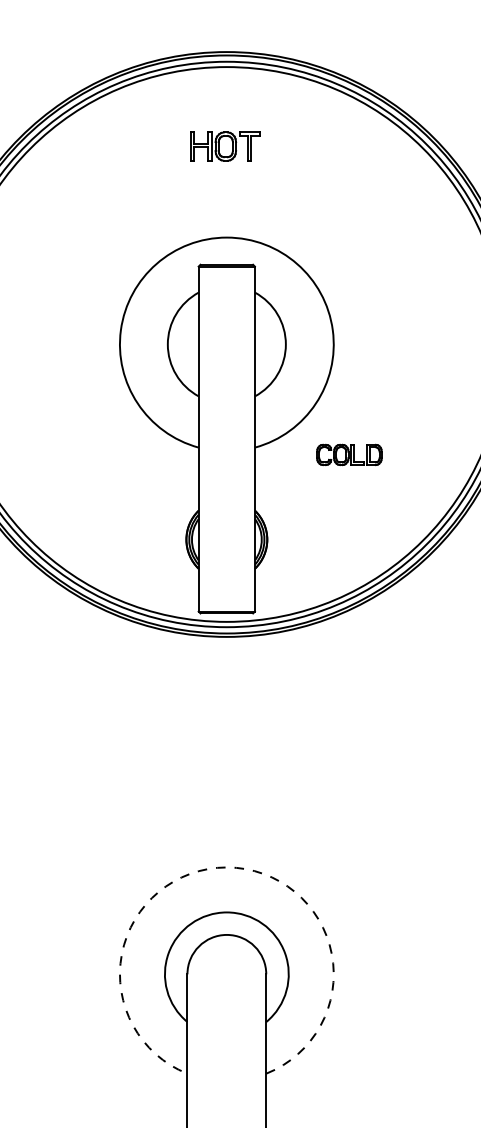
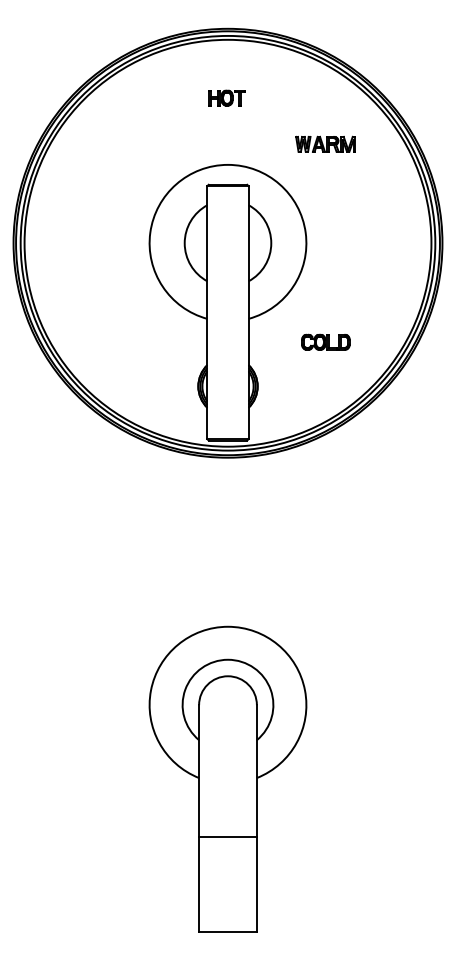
part: (224, 145) -> (226, 97), size x0.71
part: (359, 208) -> (325, 143), added
part: (348, 453) -> (325, 341), moved
arc: (227, 867) -> (228, 626), dashed -> solid

